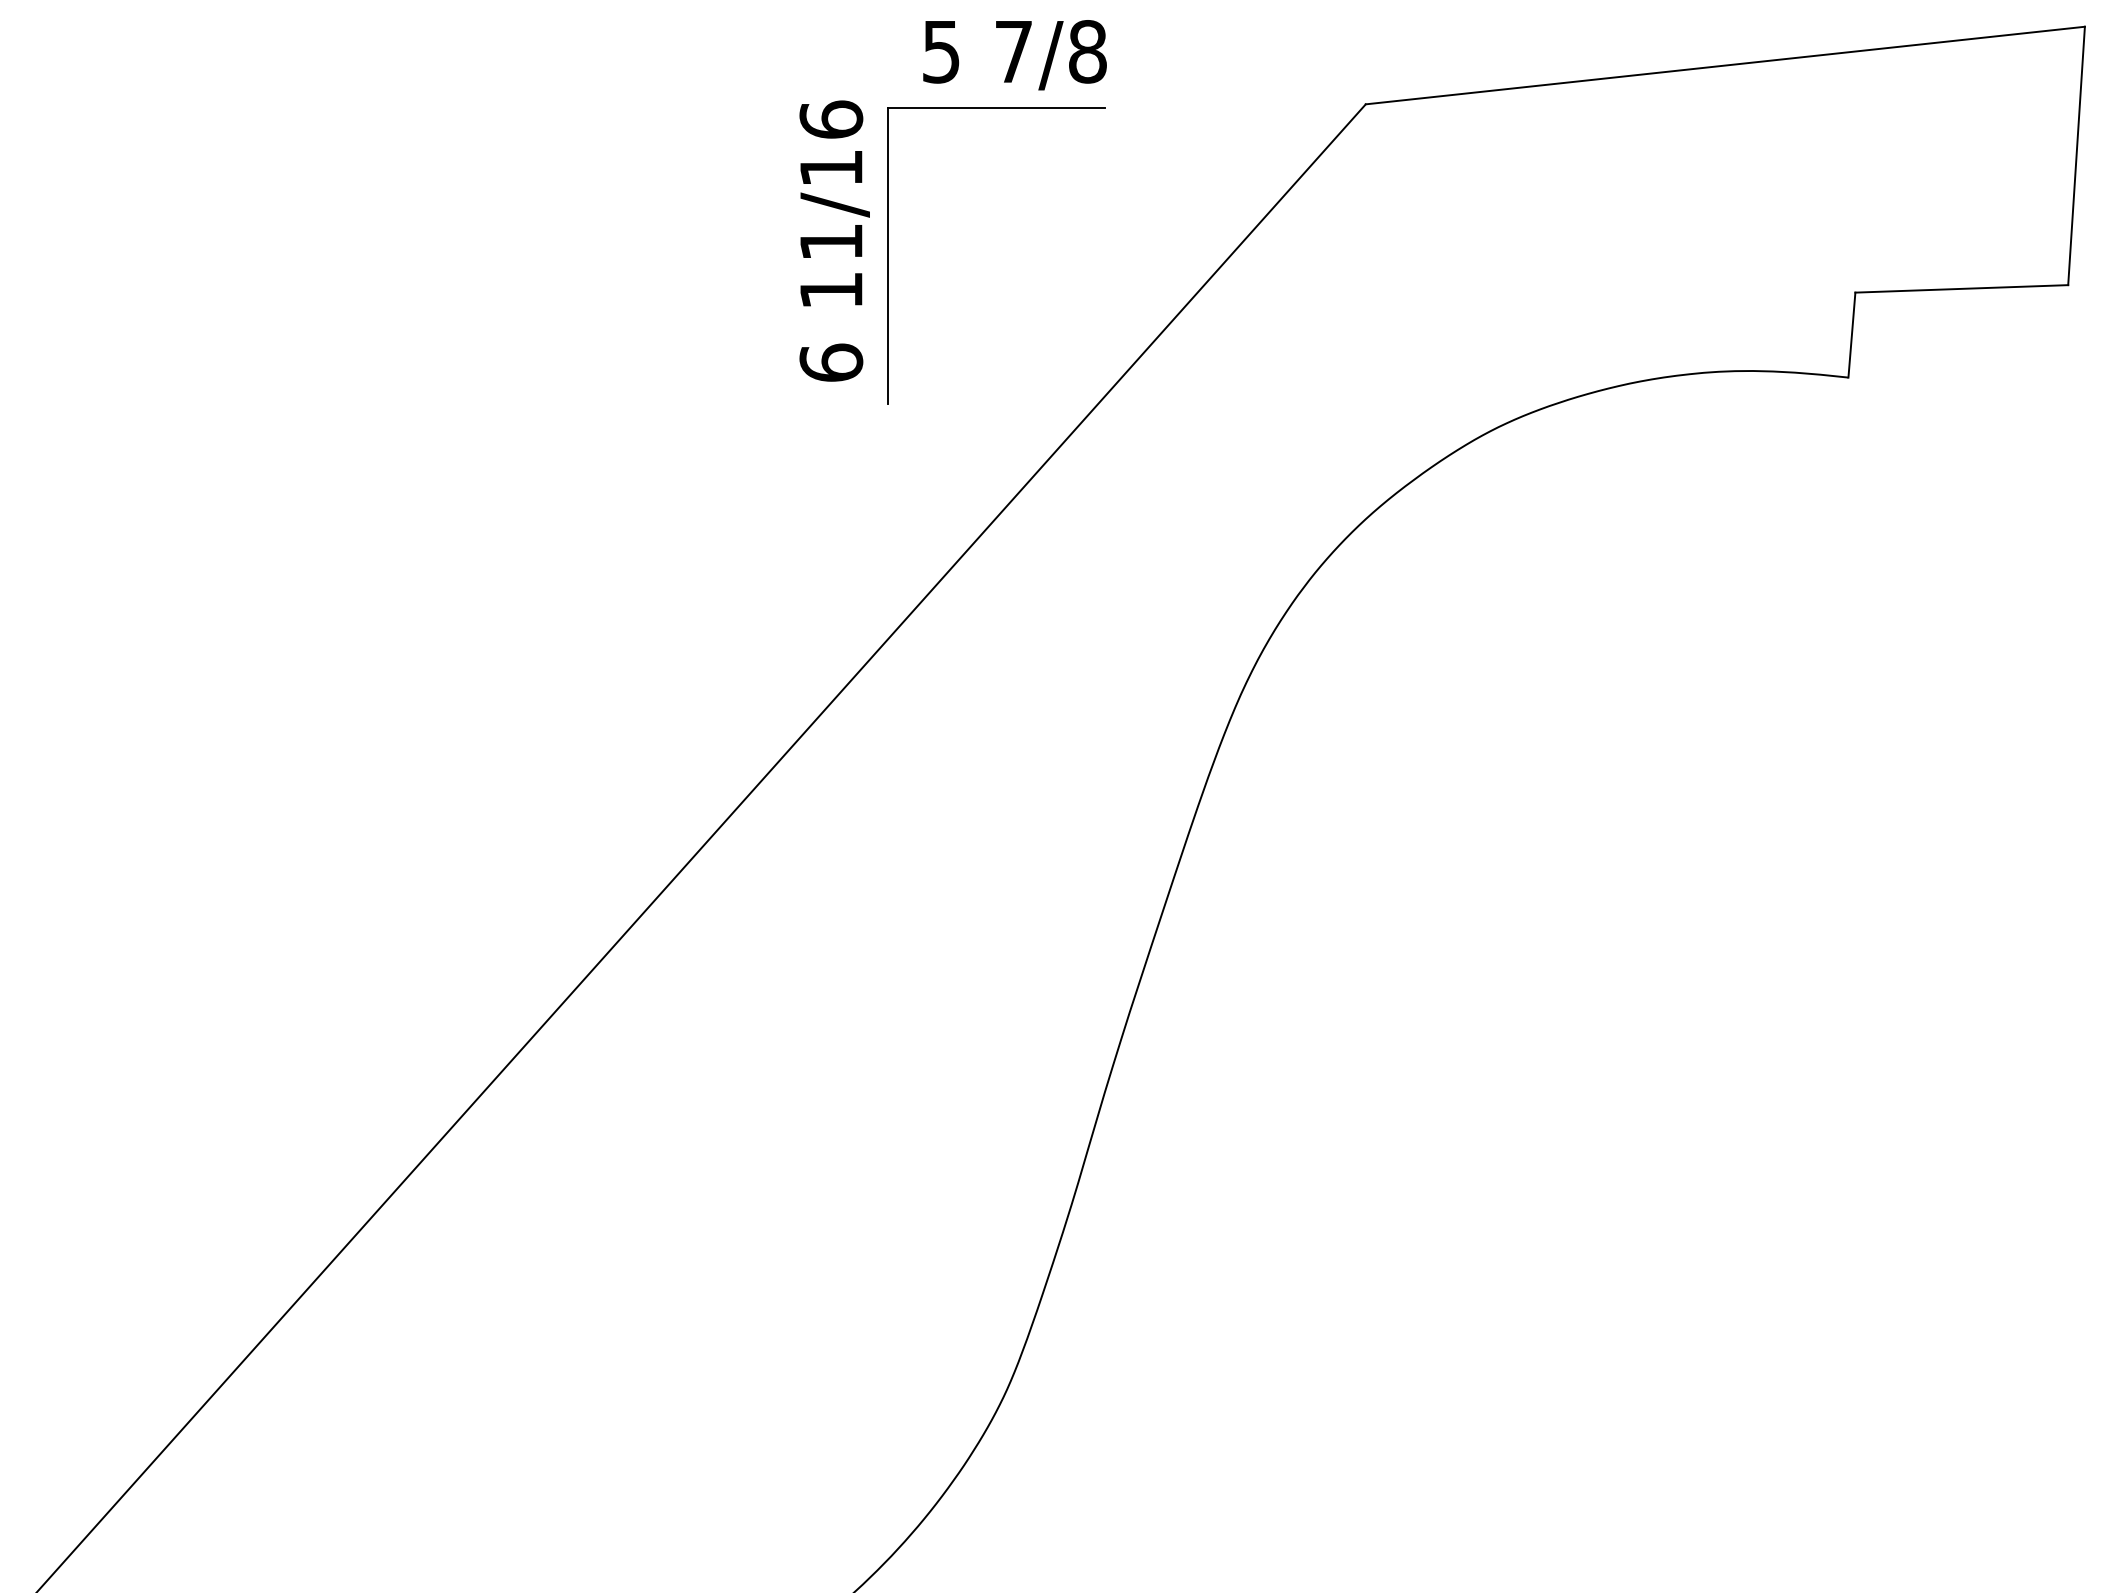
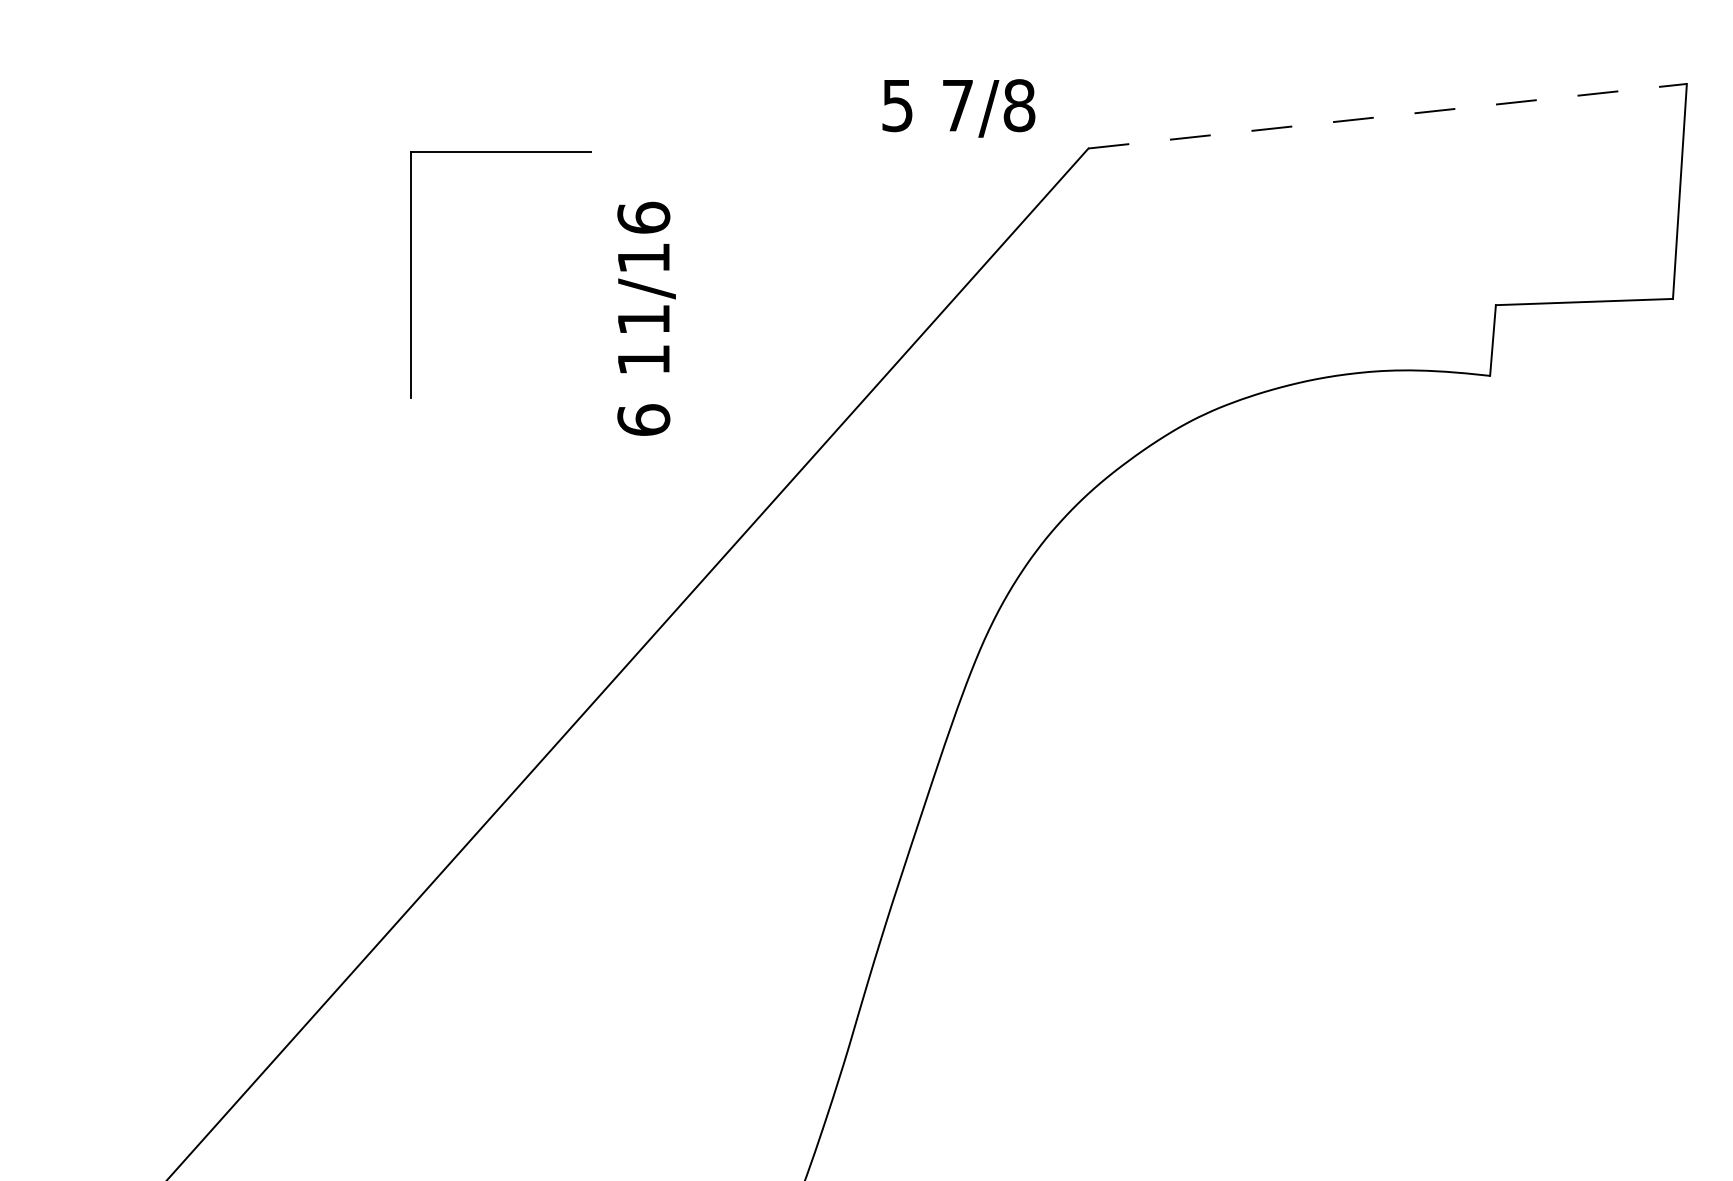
text: (1014, 55) -> (958, 108), moved
line: (1725, 65) -> (1387, 116), solid -> dashed
text: (834, 240) -> (646, 318), moved
part: (888, 255) -> (410, 274), moved

